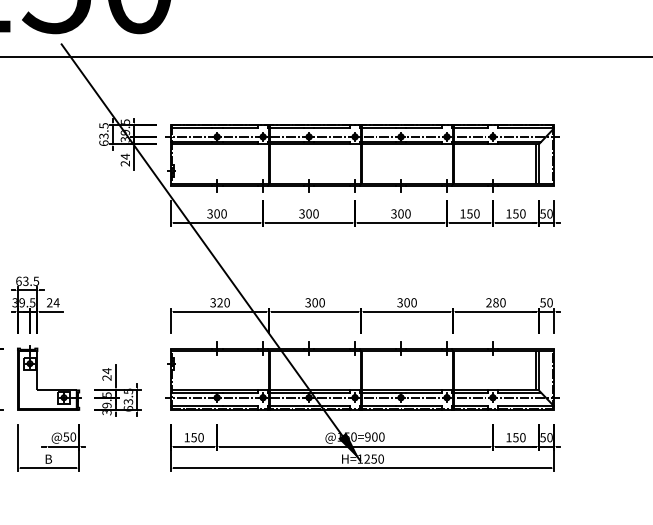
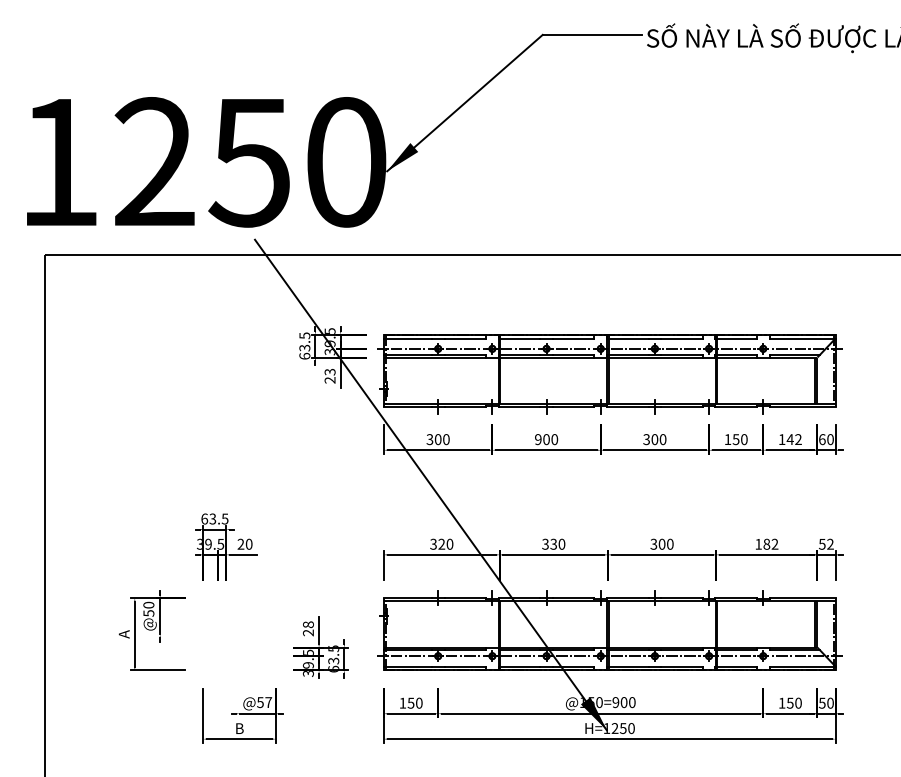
text: (124, 156) -> (329, 371), 24 -> 23
text: (302, 213) -> (538, 439), 300 -> 900
text: (518, 213) -> (793, 439), 150 -> 142
text: (542, 213) -> (821, 439), 50 -> 60
text: (56, 302) -> (248, 543), 24 -> 20
text: (314, 302) -> (553, 544), 300 -> 330
text: (495, 302) -> (766, 543), 280 -> 182
text: (550, 302) -> (830, 543), 50 -> 52
text: (107, 370) -> (308, 624), 24 -> 28
part: (37, 378) -> (226, 633), removed
text: (73, 437) -> (268, 702), @50 -> @57

